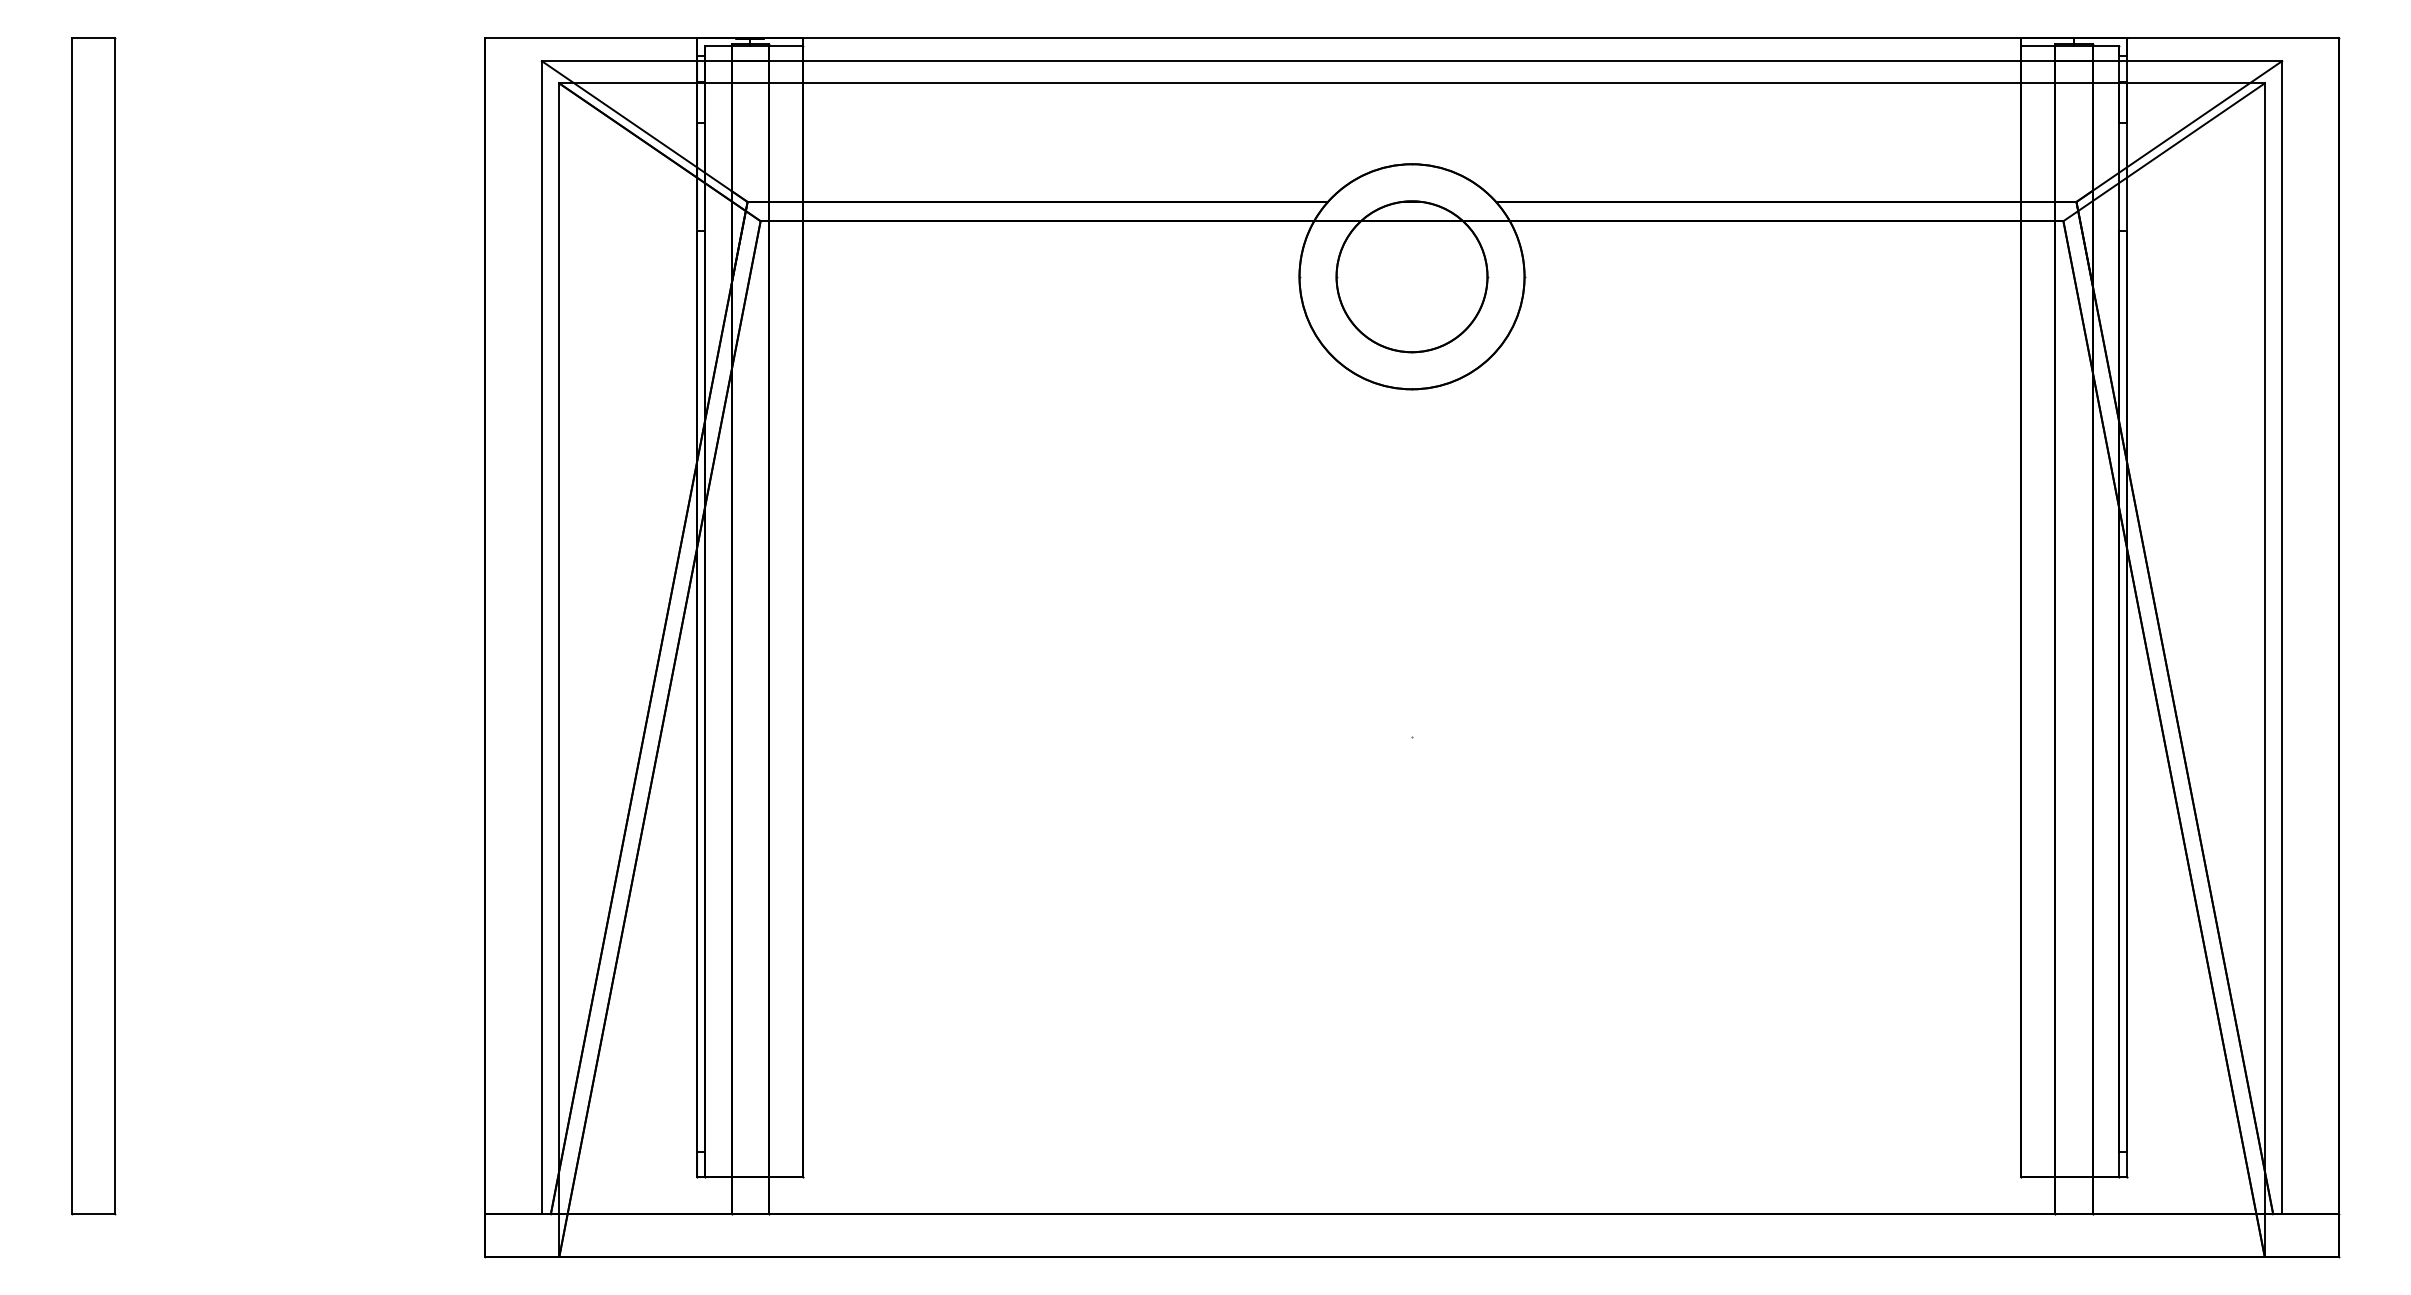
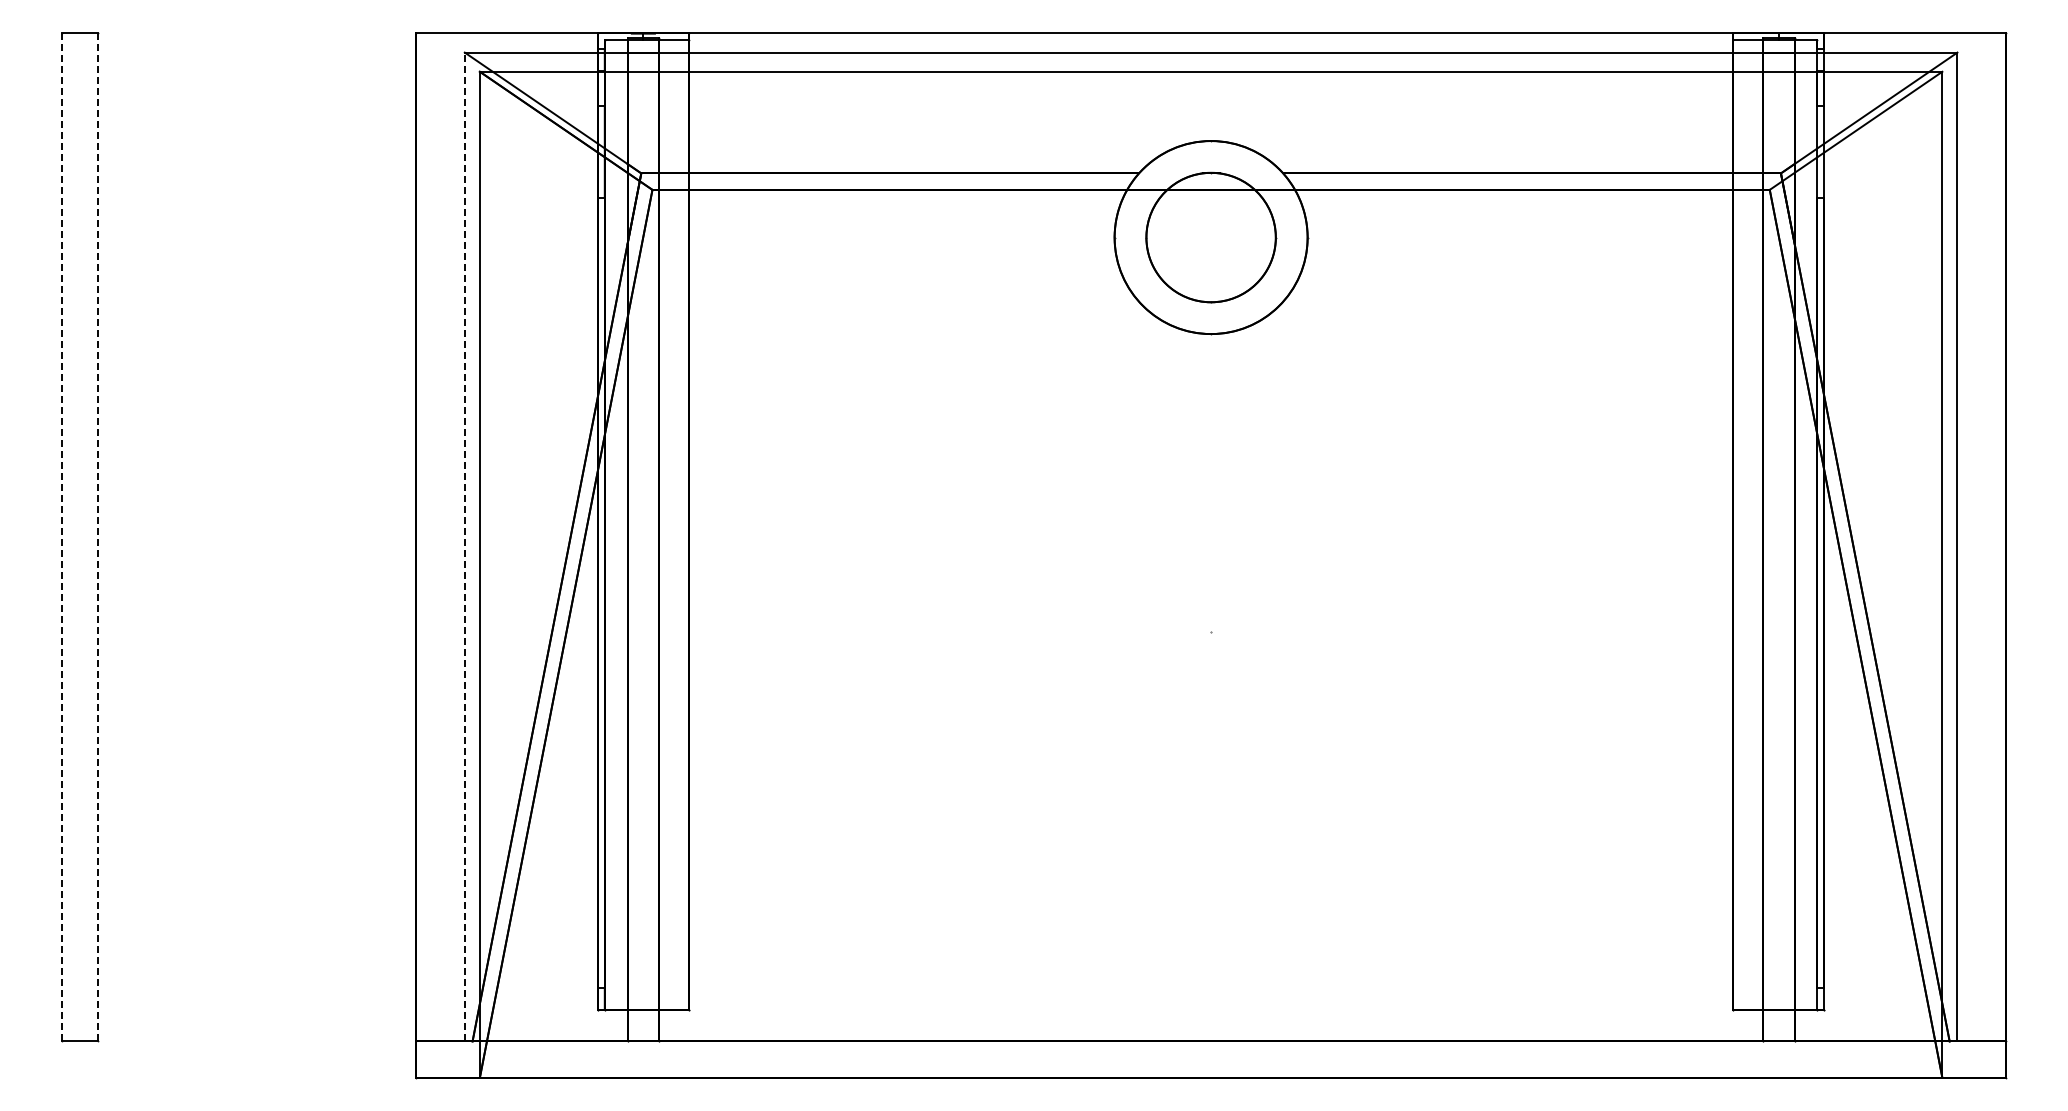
line: (72, 626) -> (62, 537), solid -> dashed
line: (114, 626) -> (98, 537), solid -> dashed
line: (541, 637) -> (464, 546), solid -> dashed

